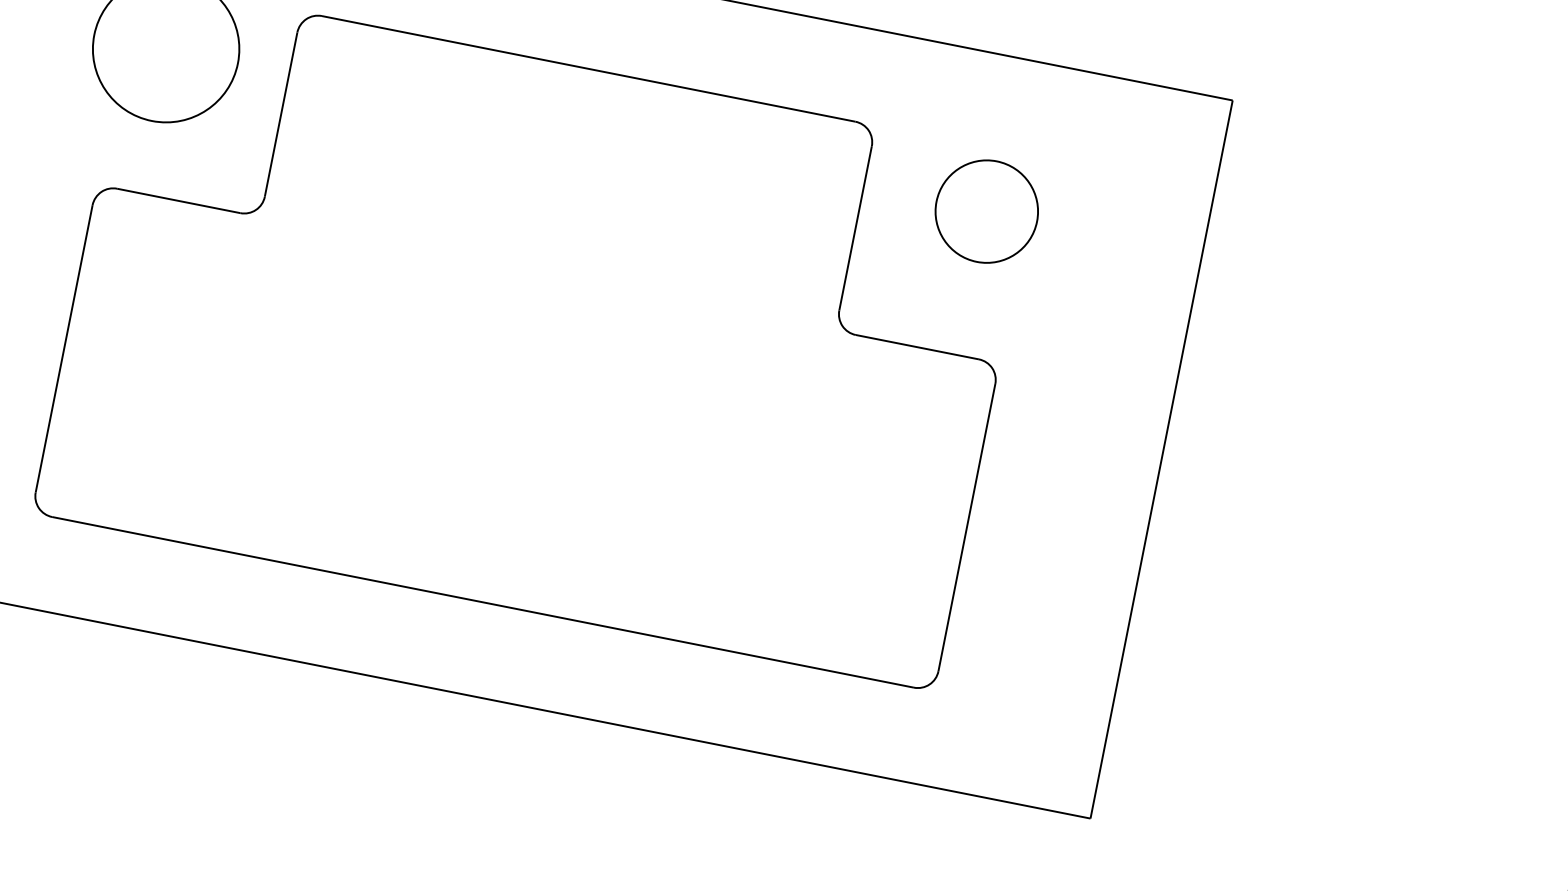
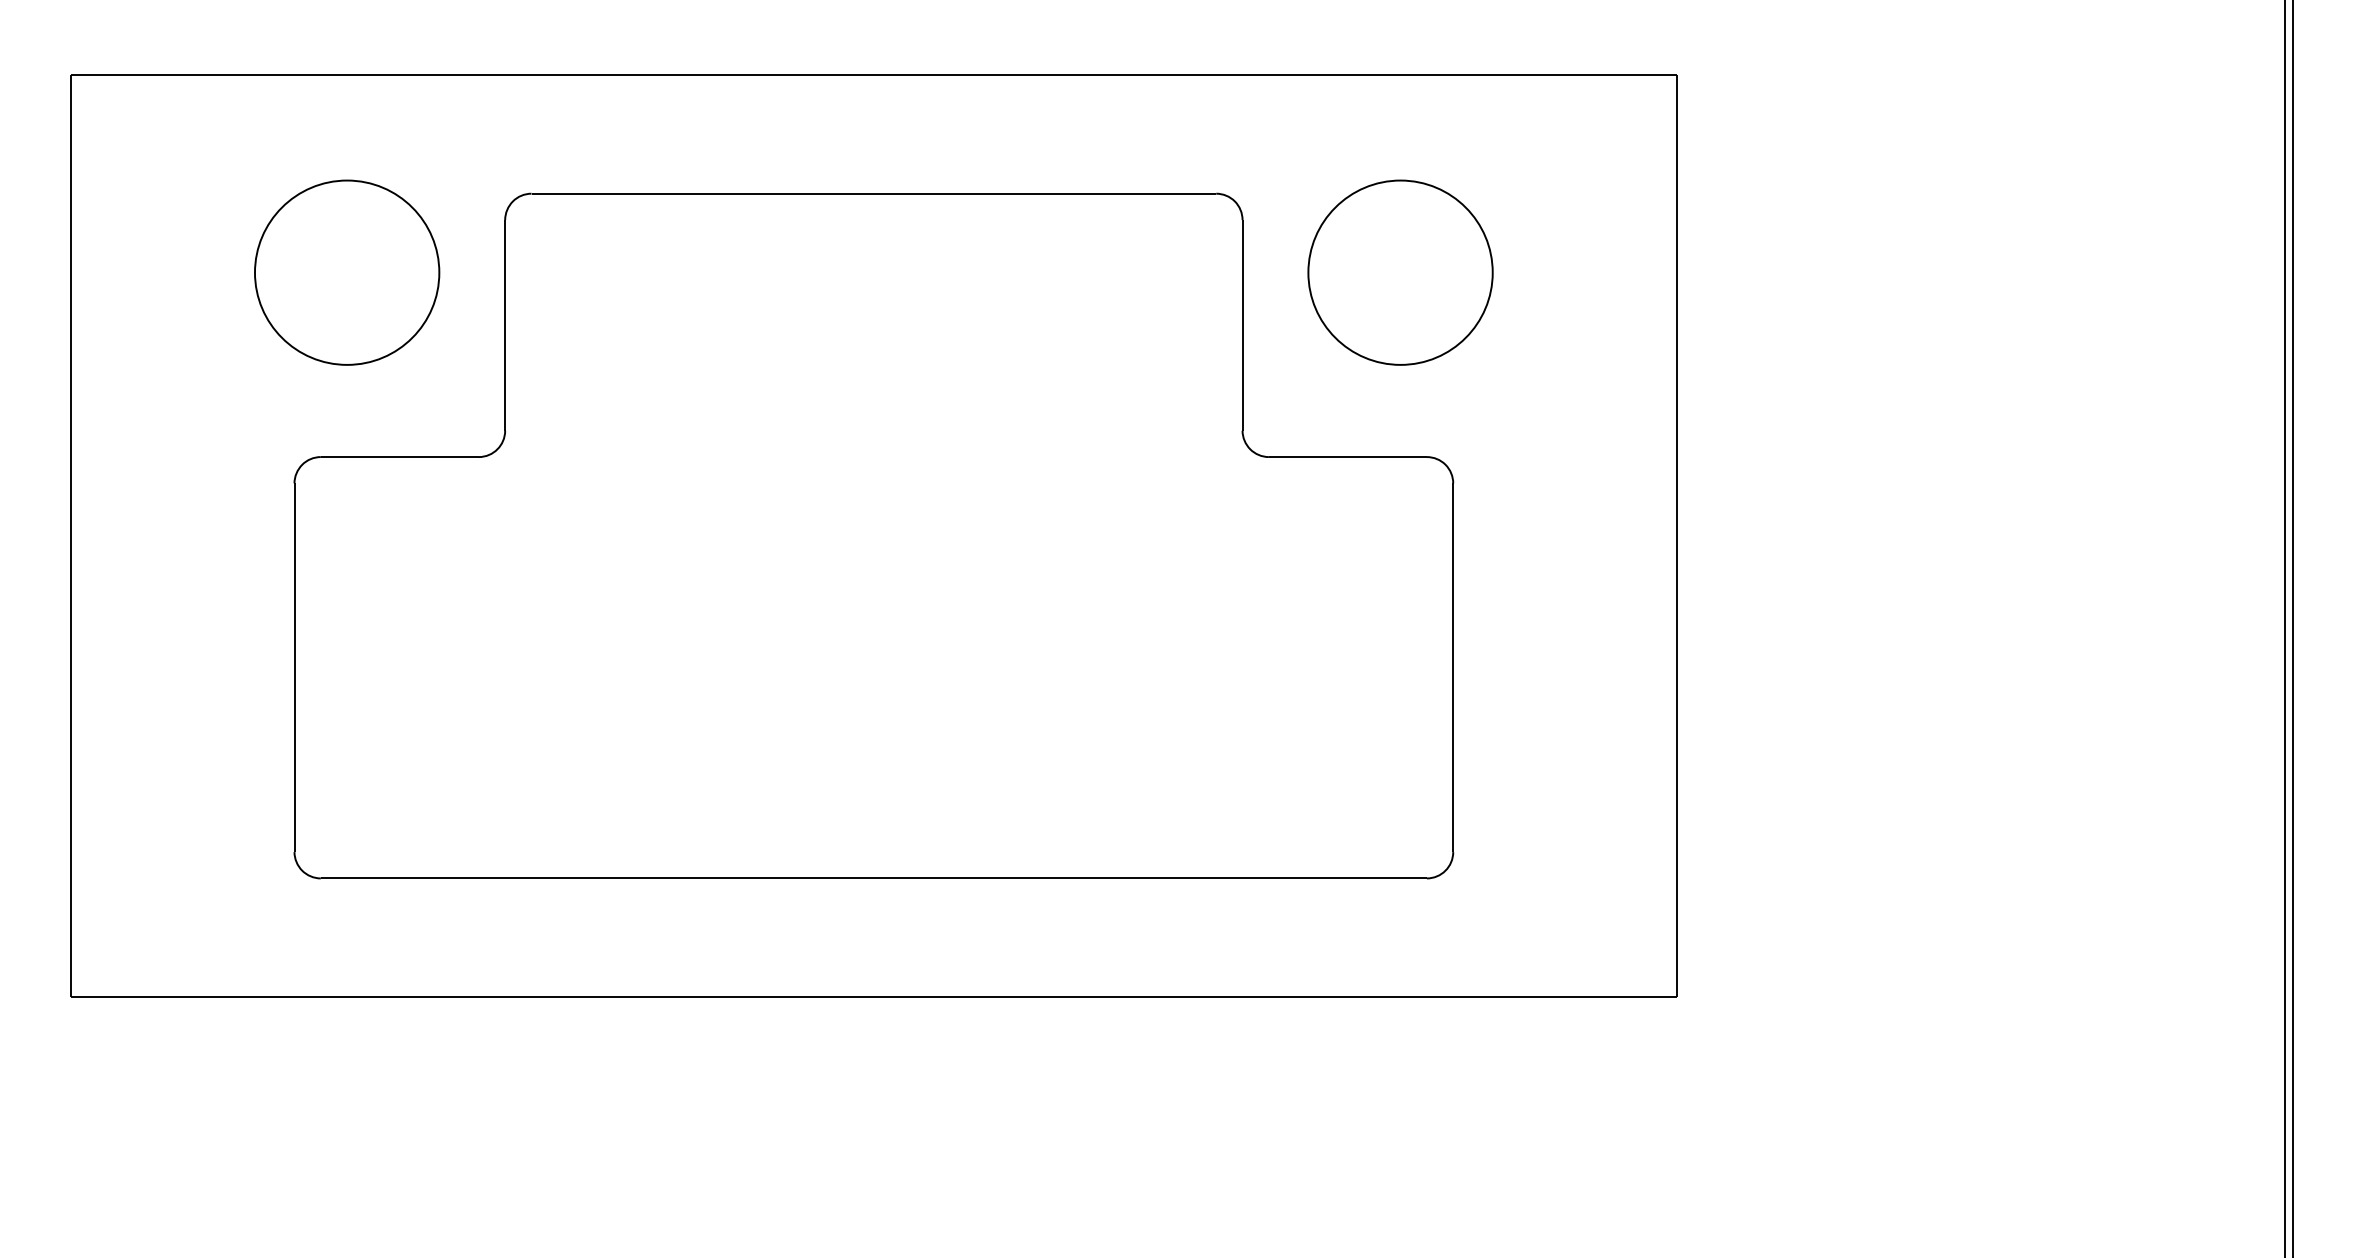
part: (986, 211) -> (1400, 272), size x1.43

